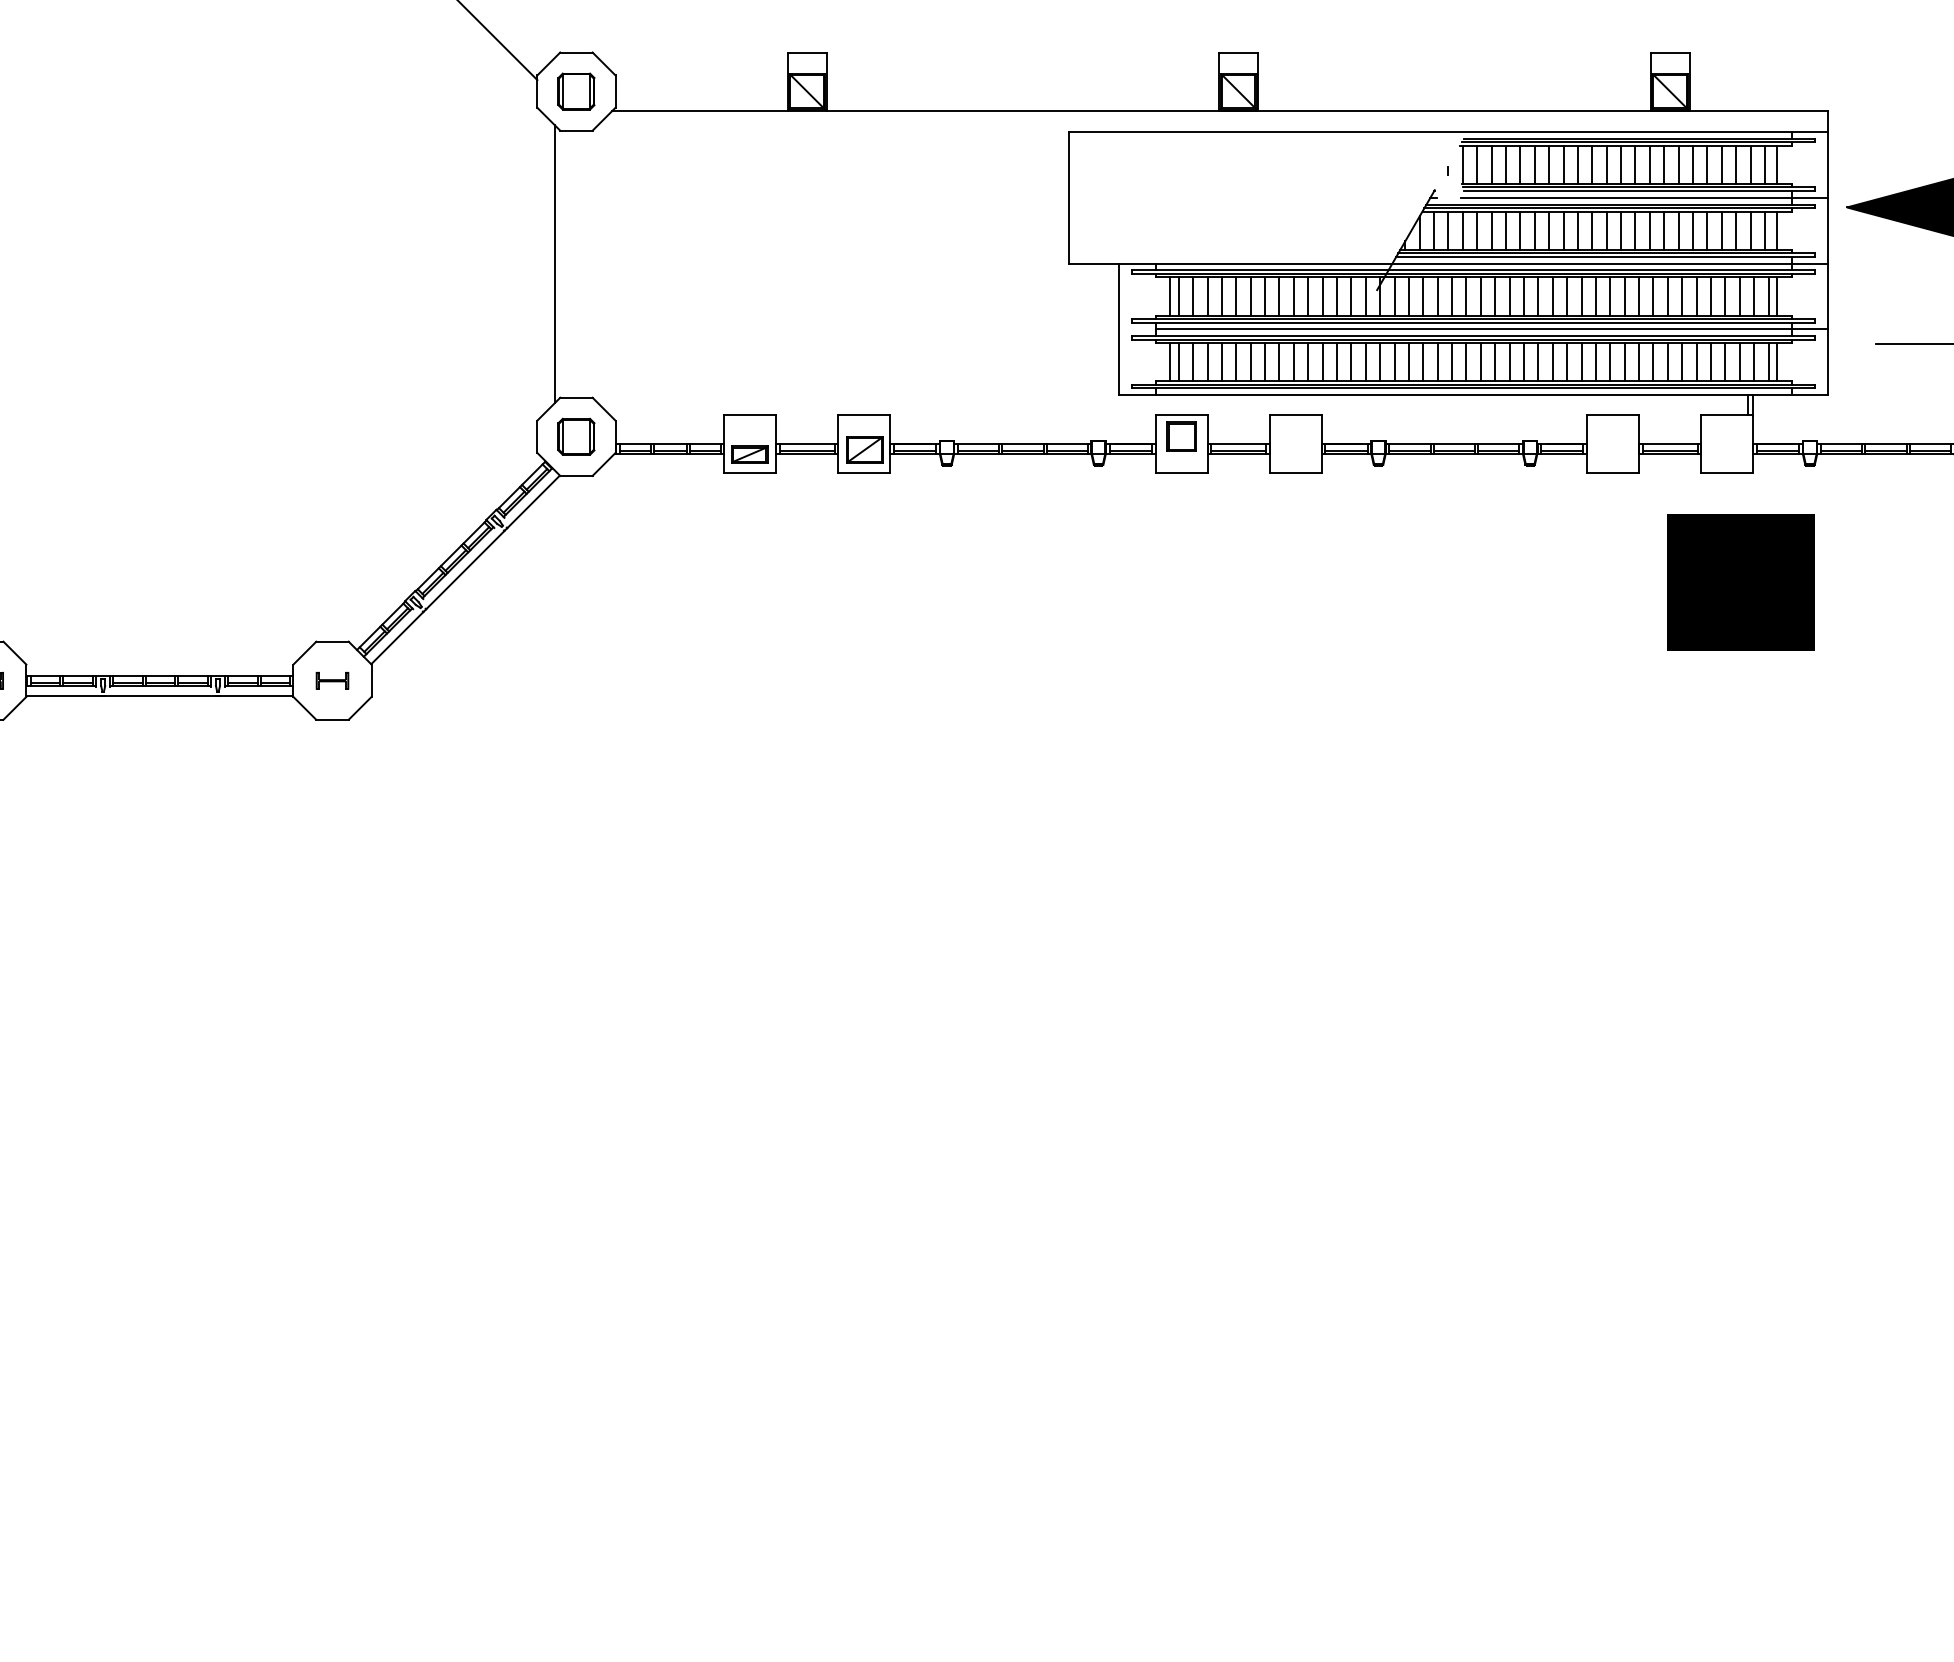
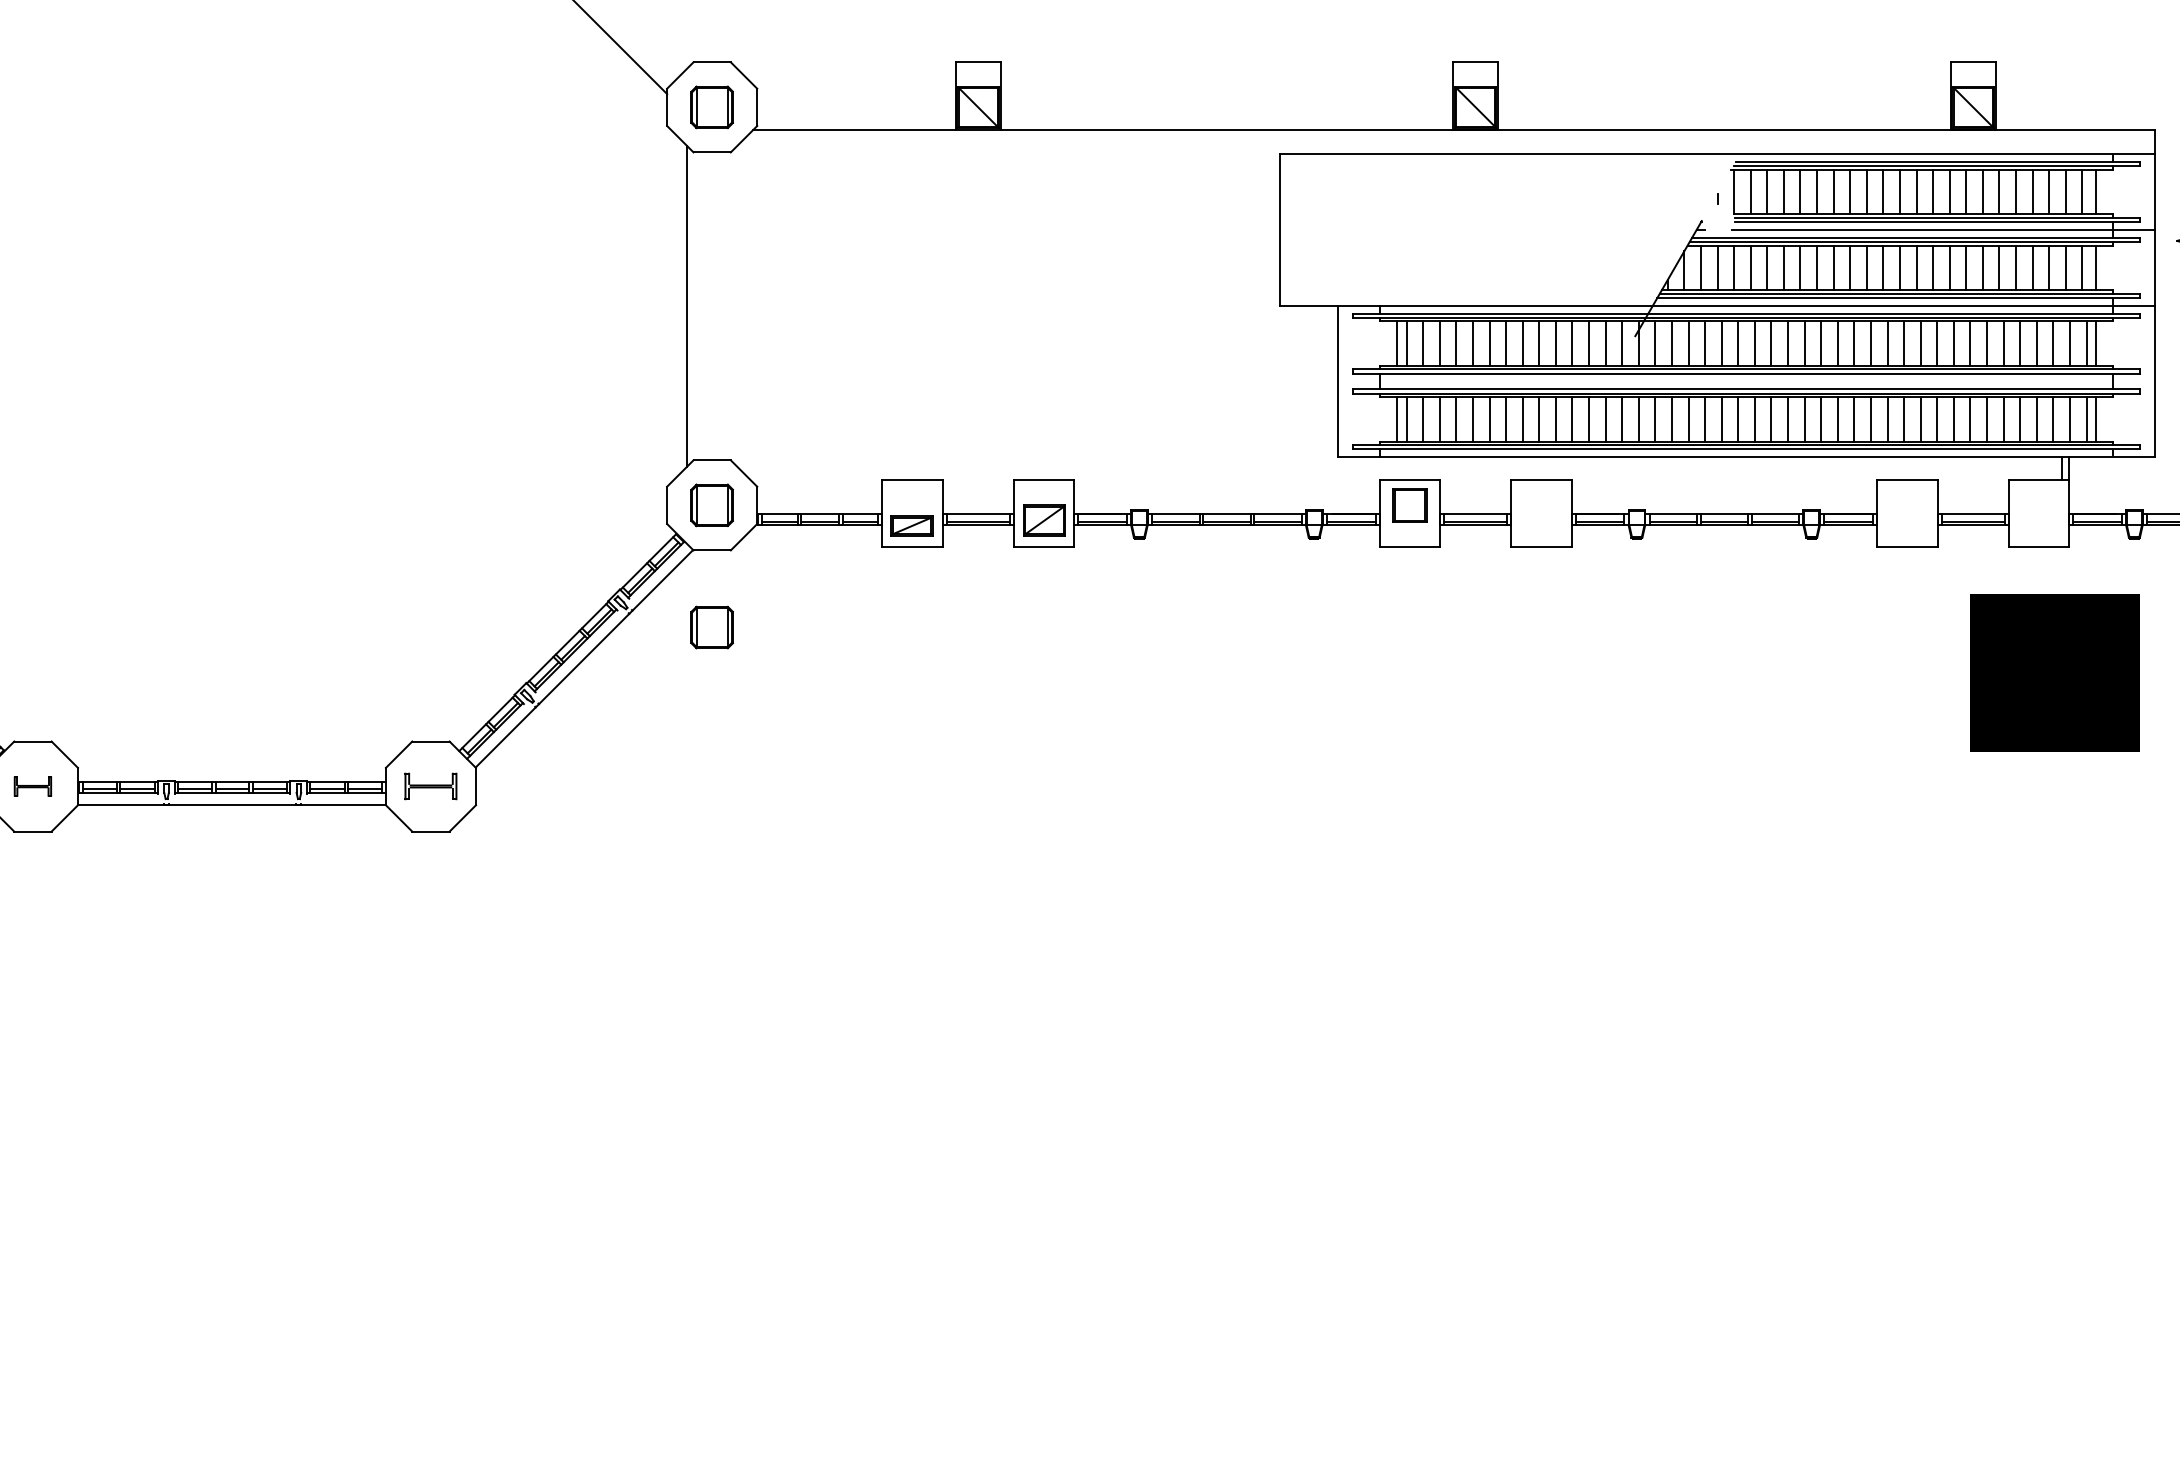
line: (1491, 329) -> (1767, 381), removed
part: (576, 542) -> (712, 627), added
part: (332, 680) -> (430, 786), size x1.4

